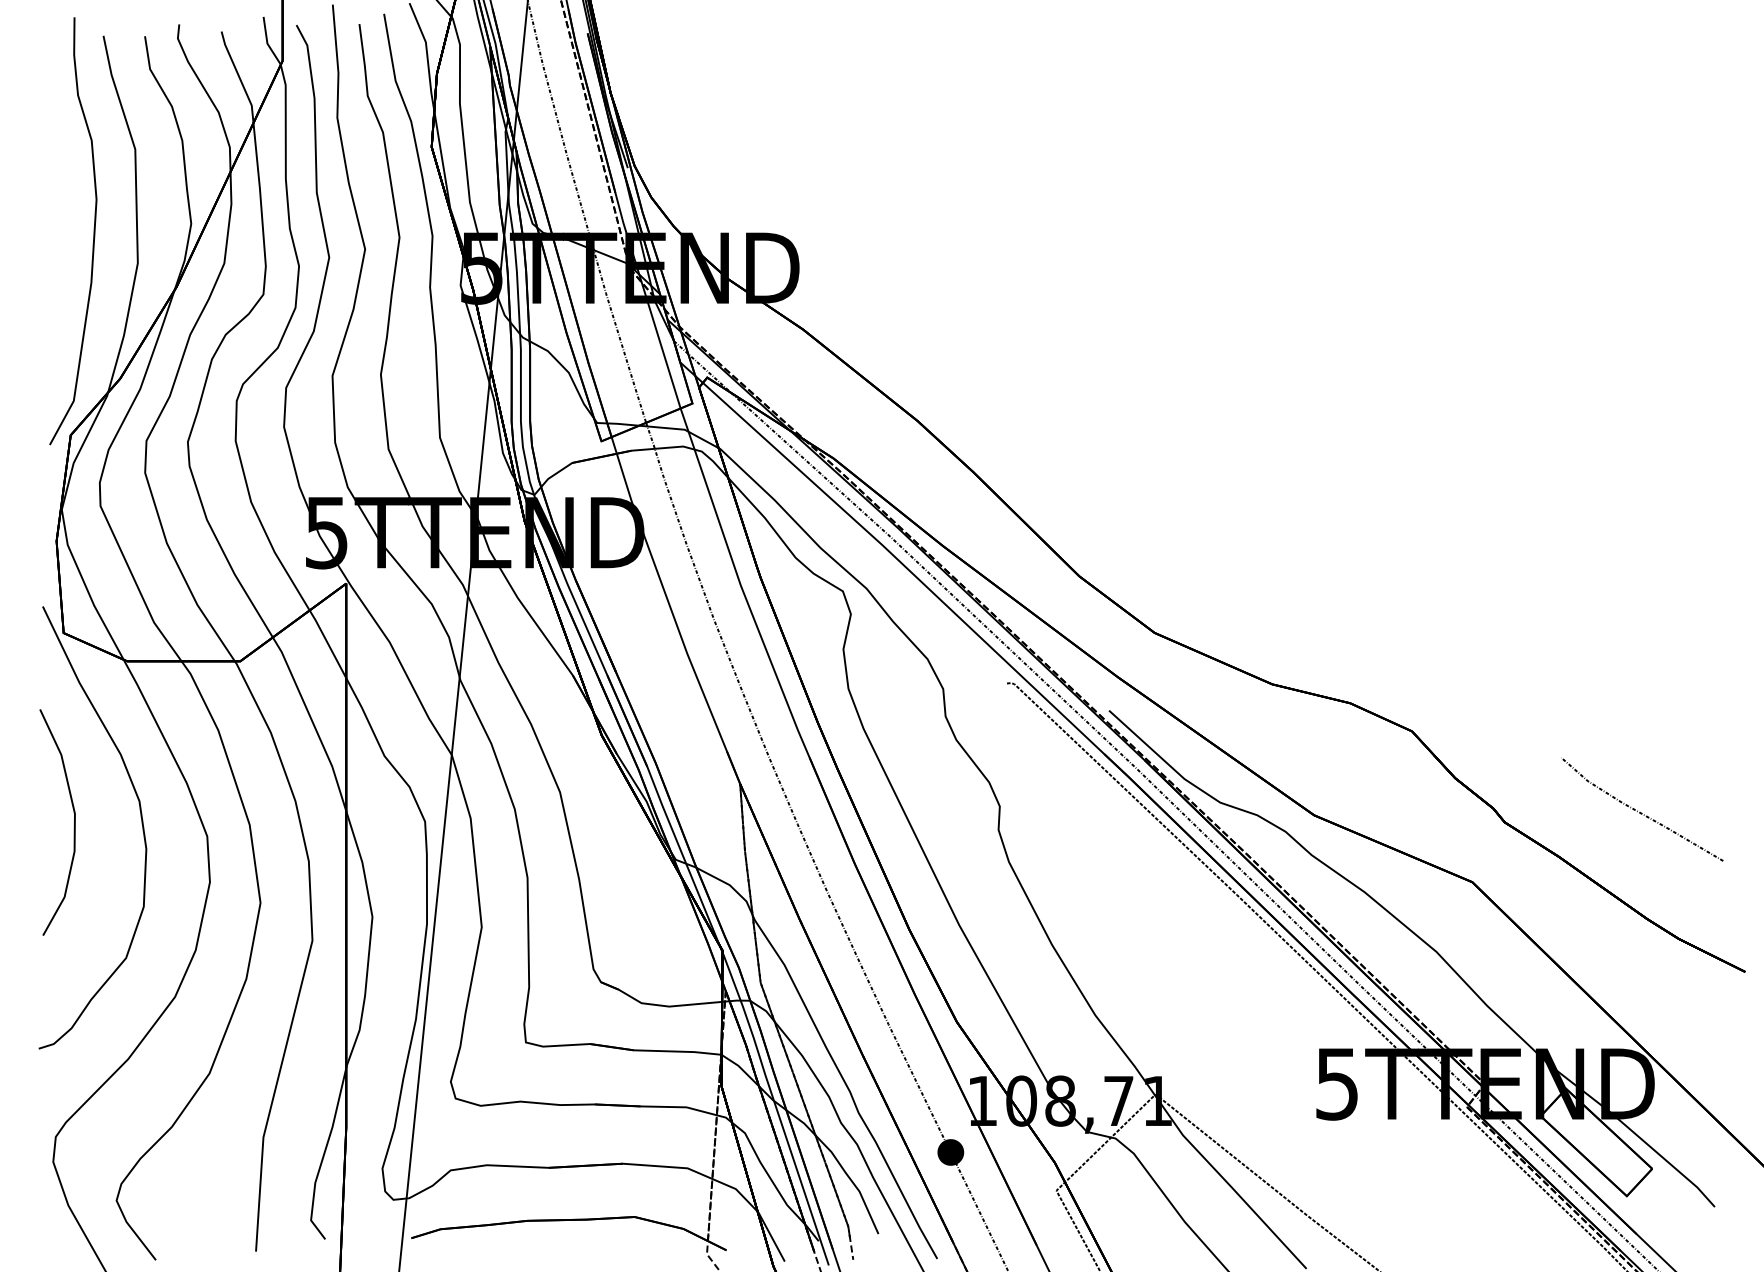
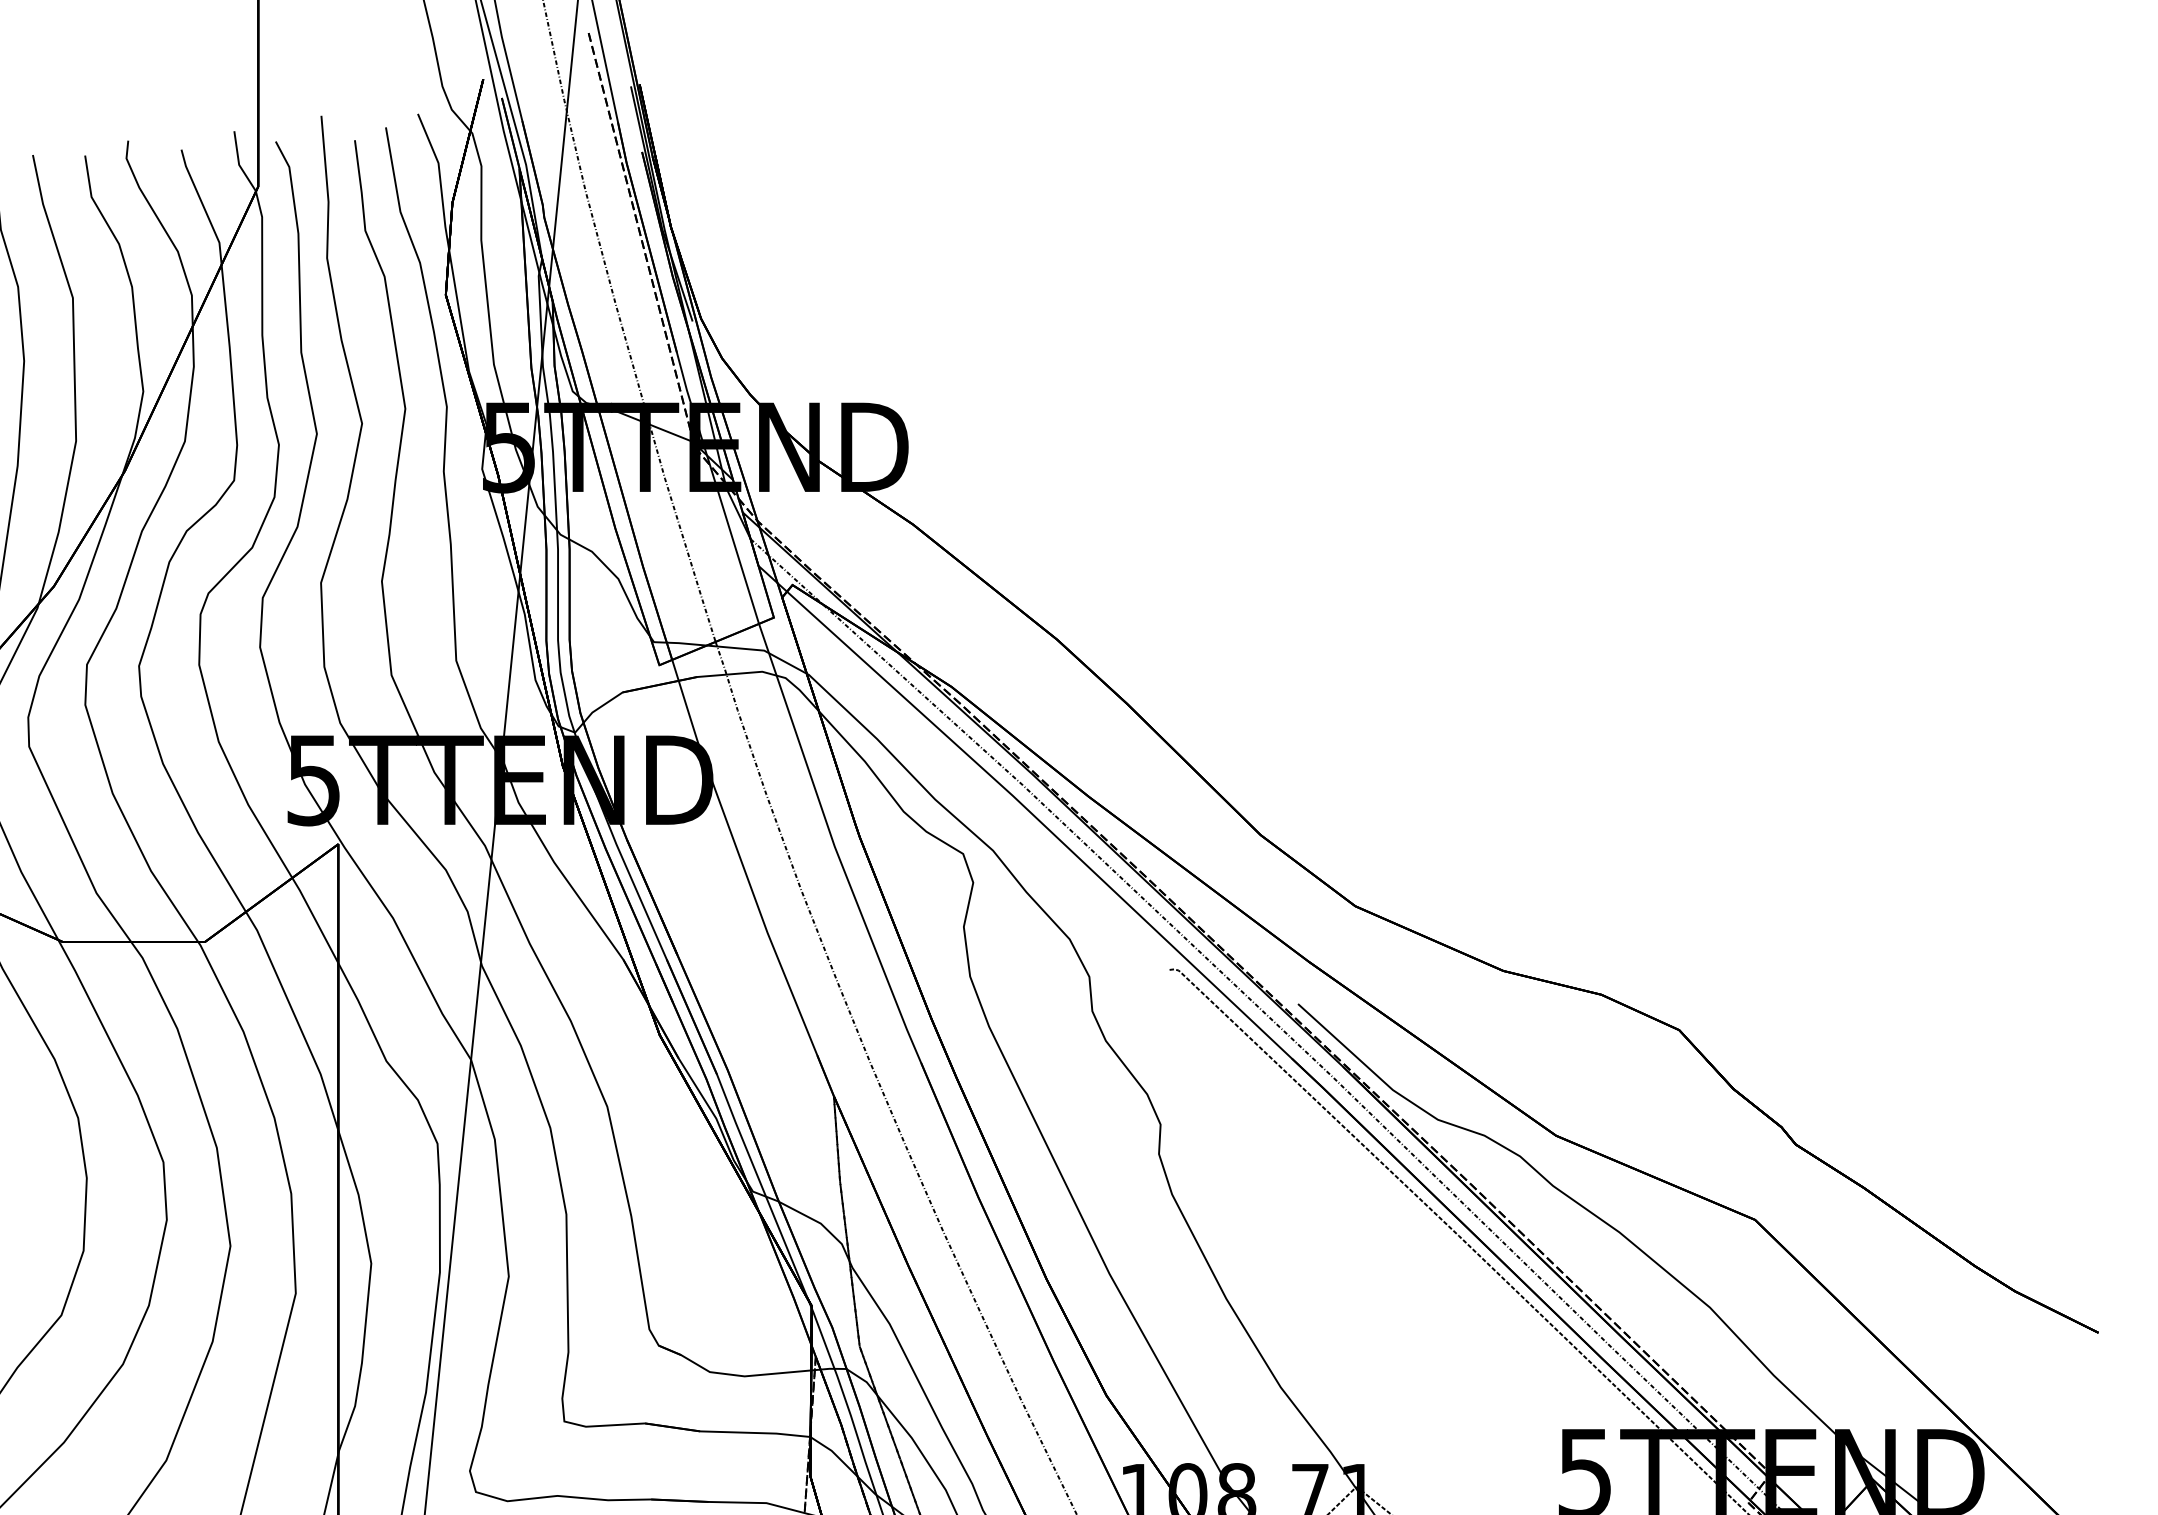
curve: (1641, 812) -> (1967, 1132), removed

